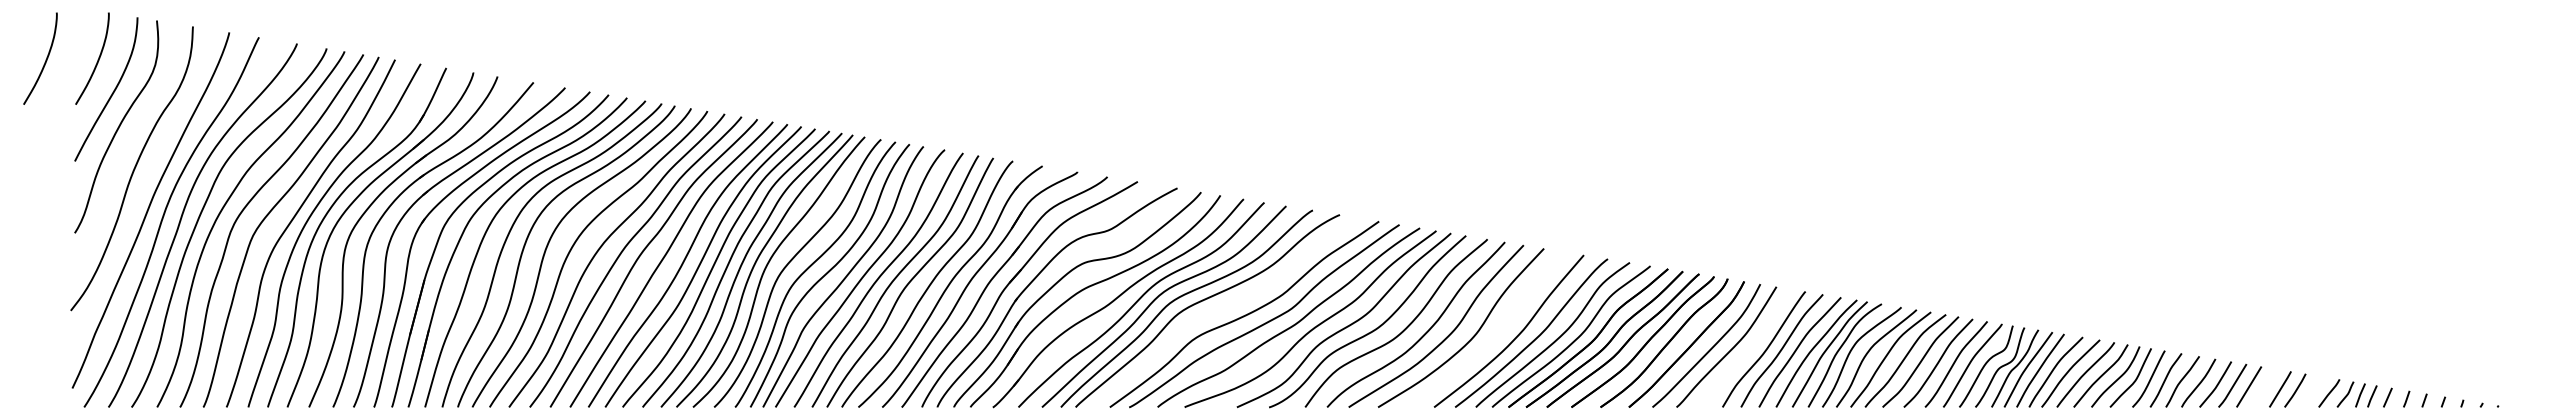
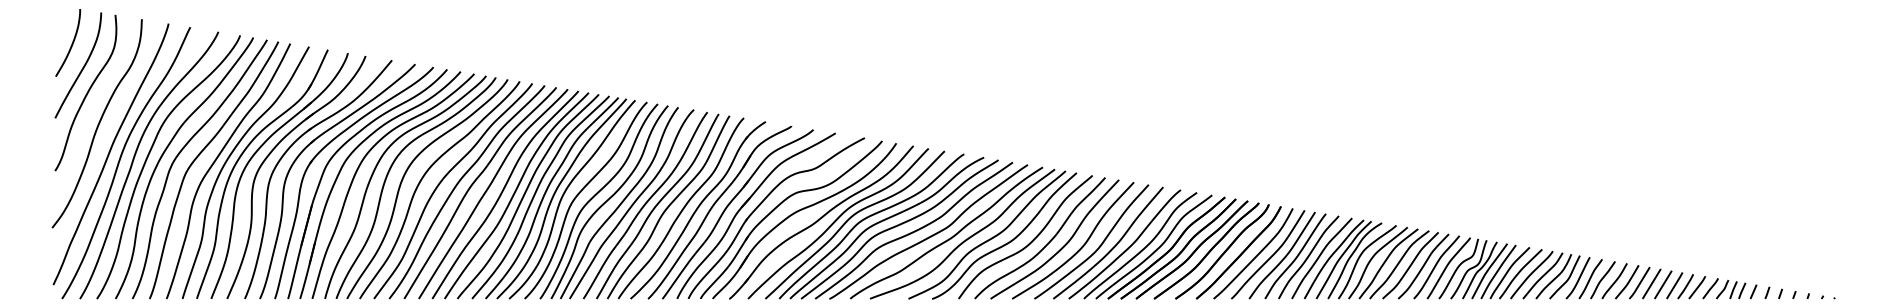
curve: (45, 59) -> (33, 43), removed
part: (1224, 312) -> (899, 229), added
curve: (1495, 337) -> (1098, 247), added
curve: (1748, 350) -> (1284, 257), added
line: (2264, 387) -> (1663, 284), added
line: (2310, 391) -> (1696, 287), added

